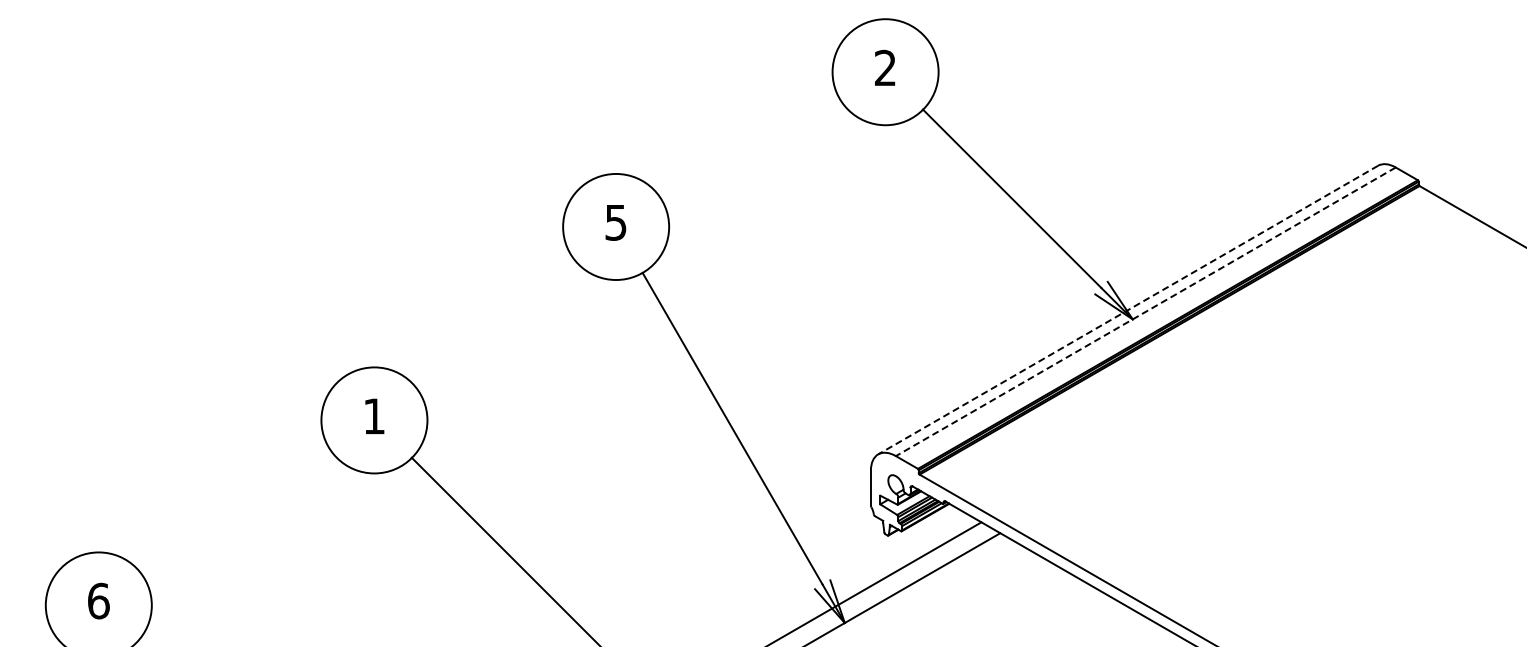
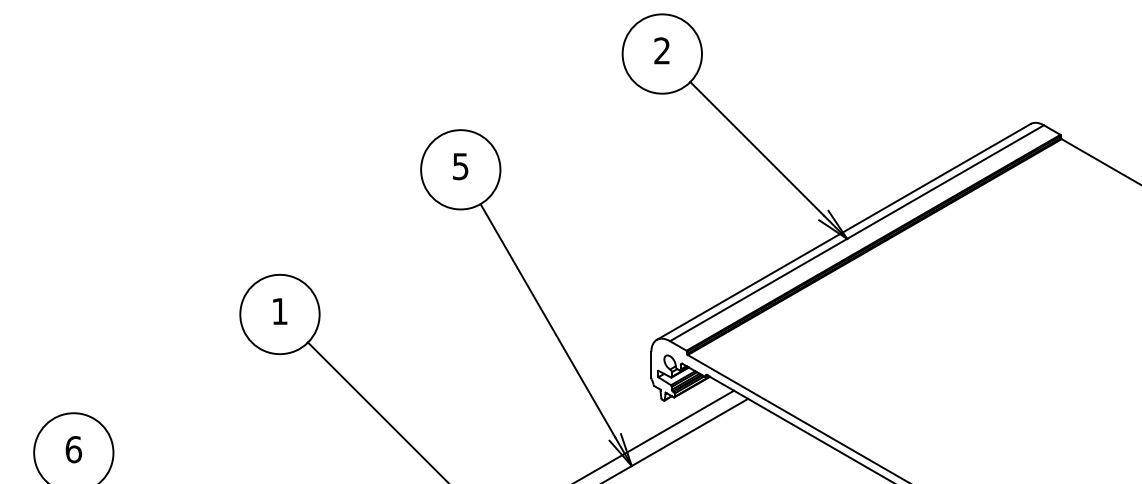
line: (1128, 310) -> (844, 232), dashed -> solid
line: (1145, 311) -> (856, 233), dashed -> solid

